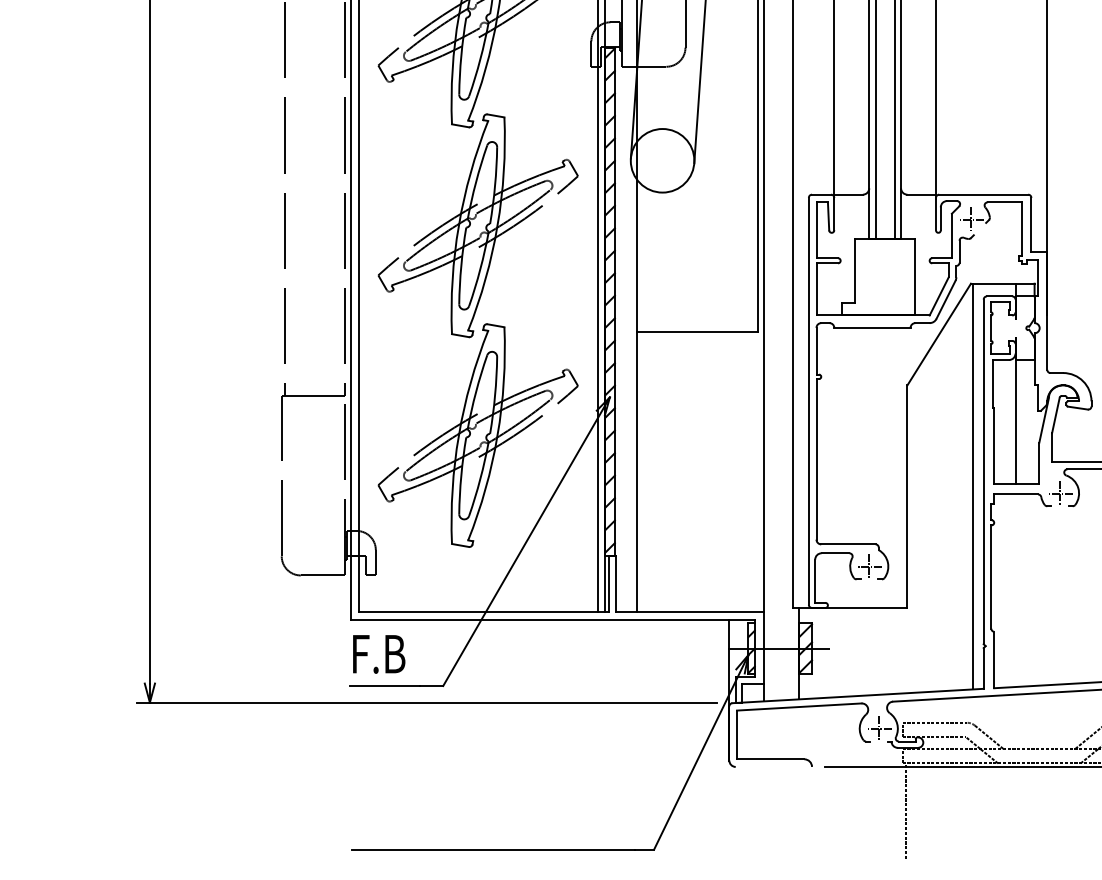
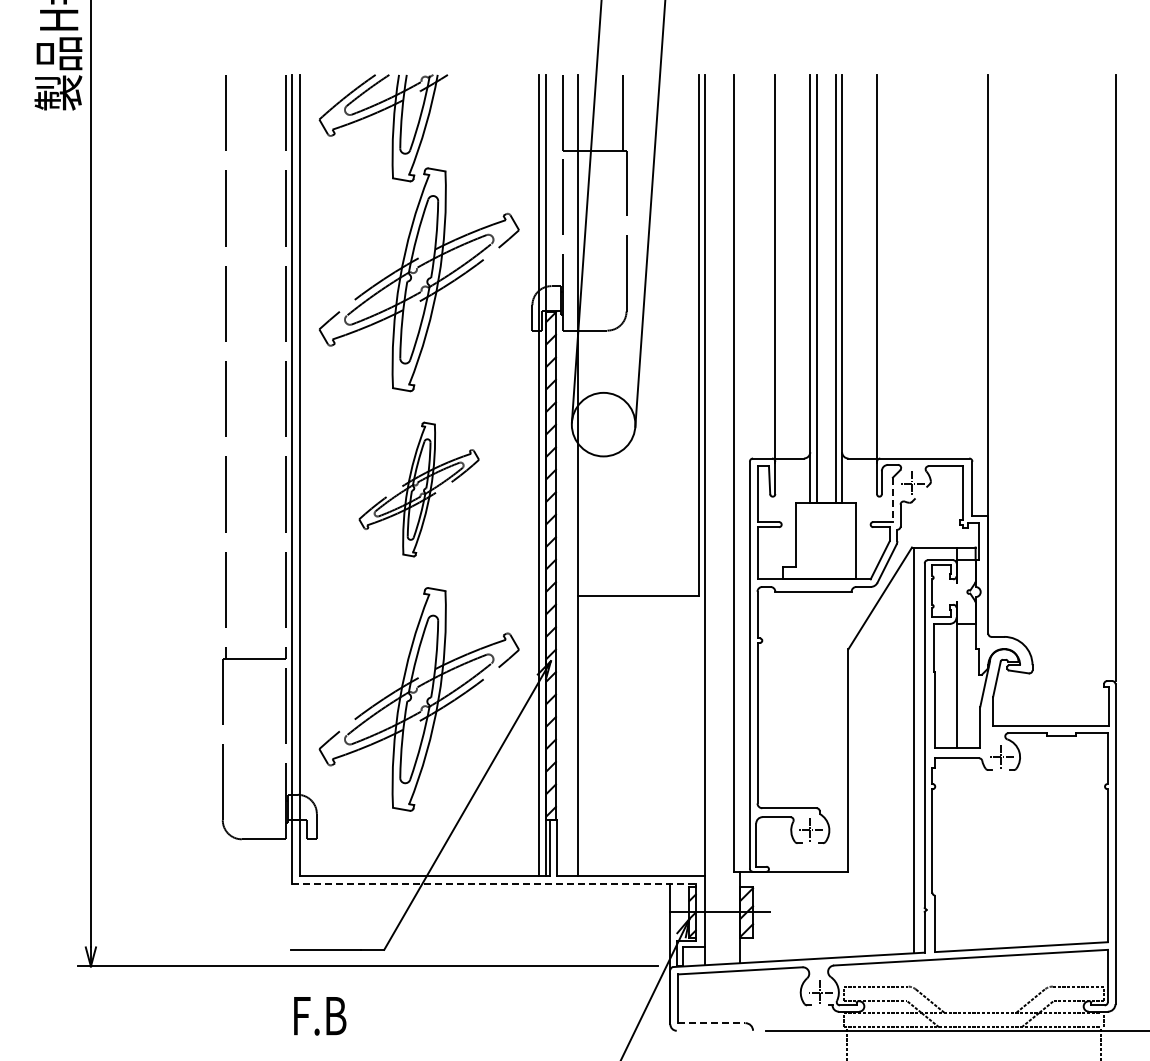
part: (477, 225) -> (418, 489), size x0.6
line: (951, 236) -> (892, 500), solid -> dashed
line: (552, 619) -> (493, 883), solid -> dashed
text: (379, 654) -> (320, 1016), moved
line: (770, 759) -> (711, 1023), solid -> dashed

